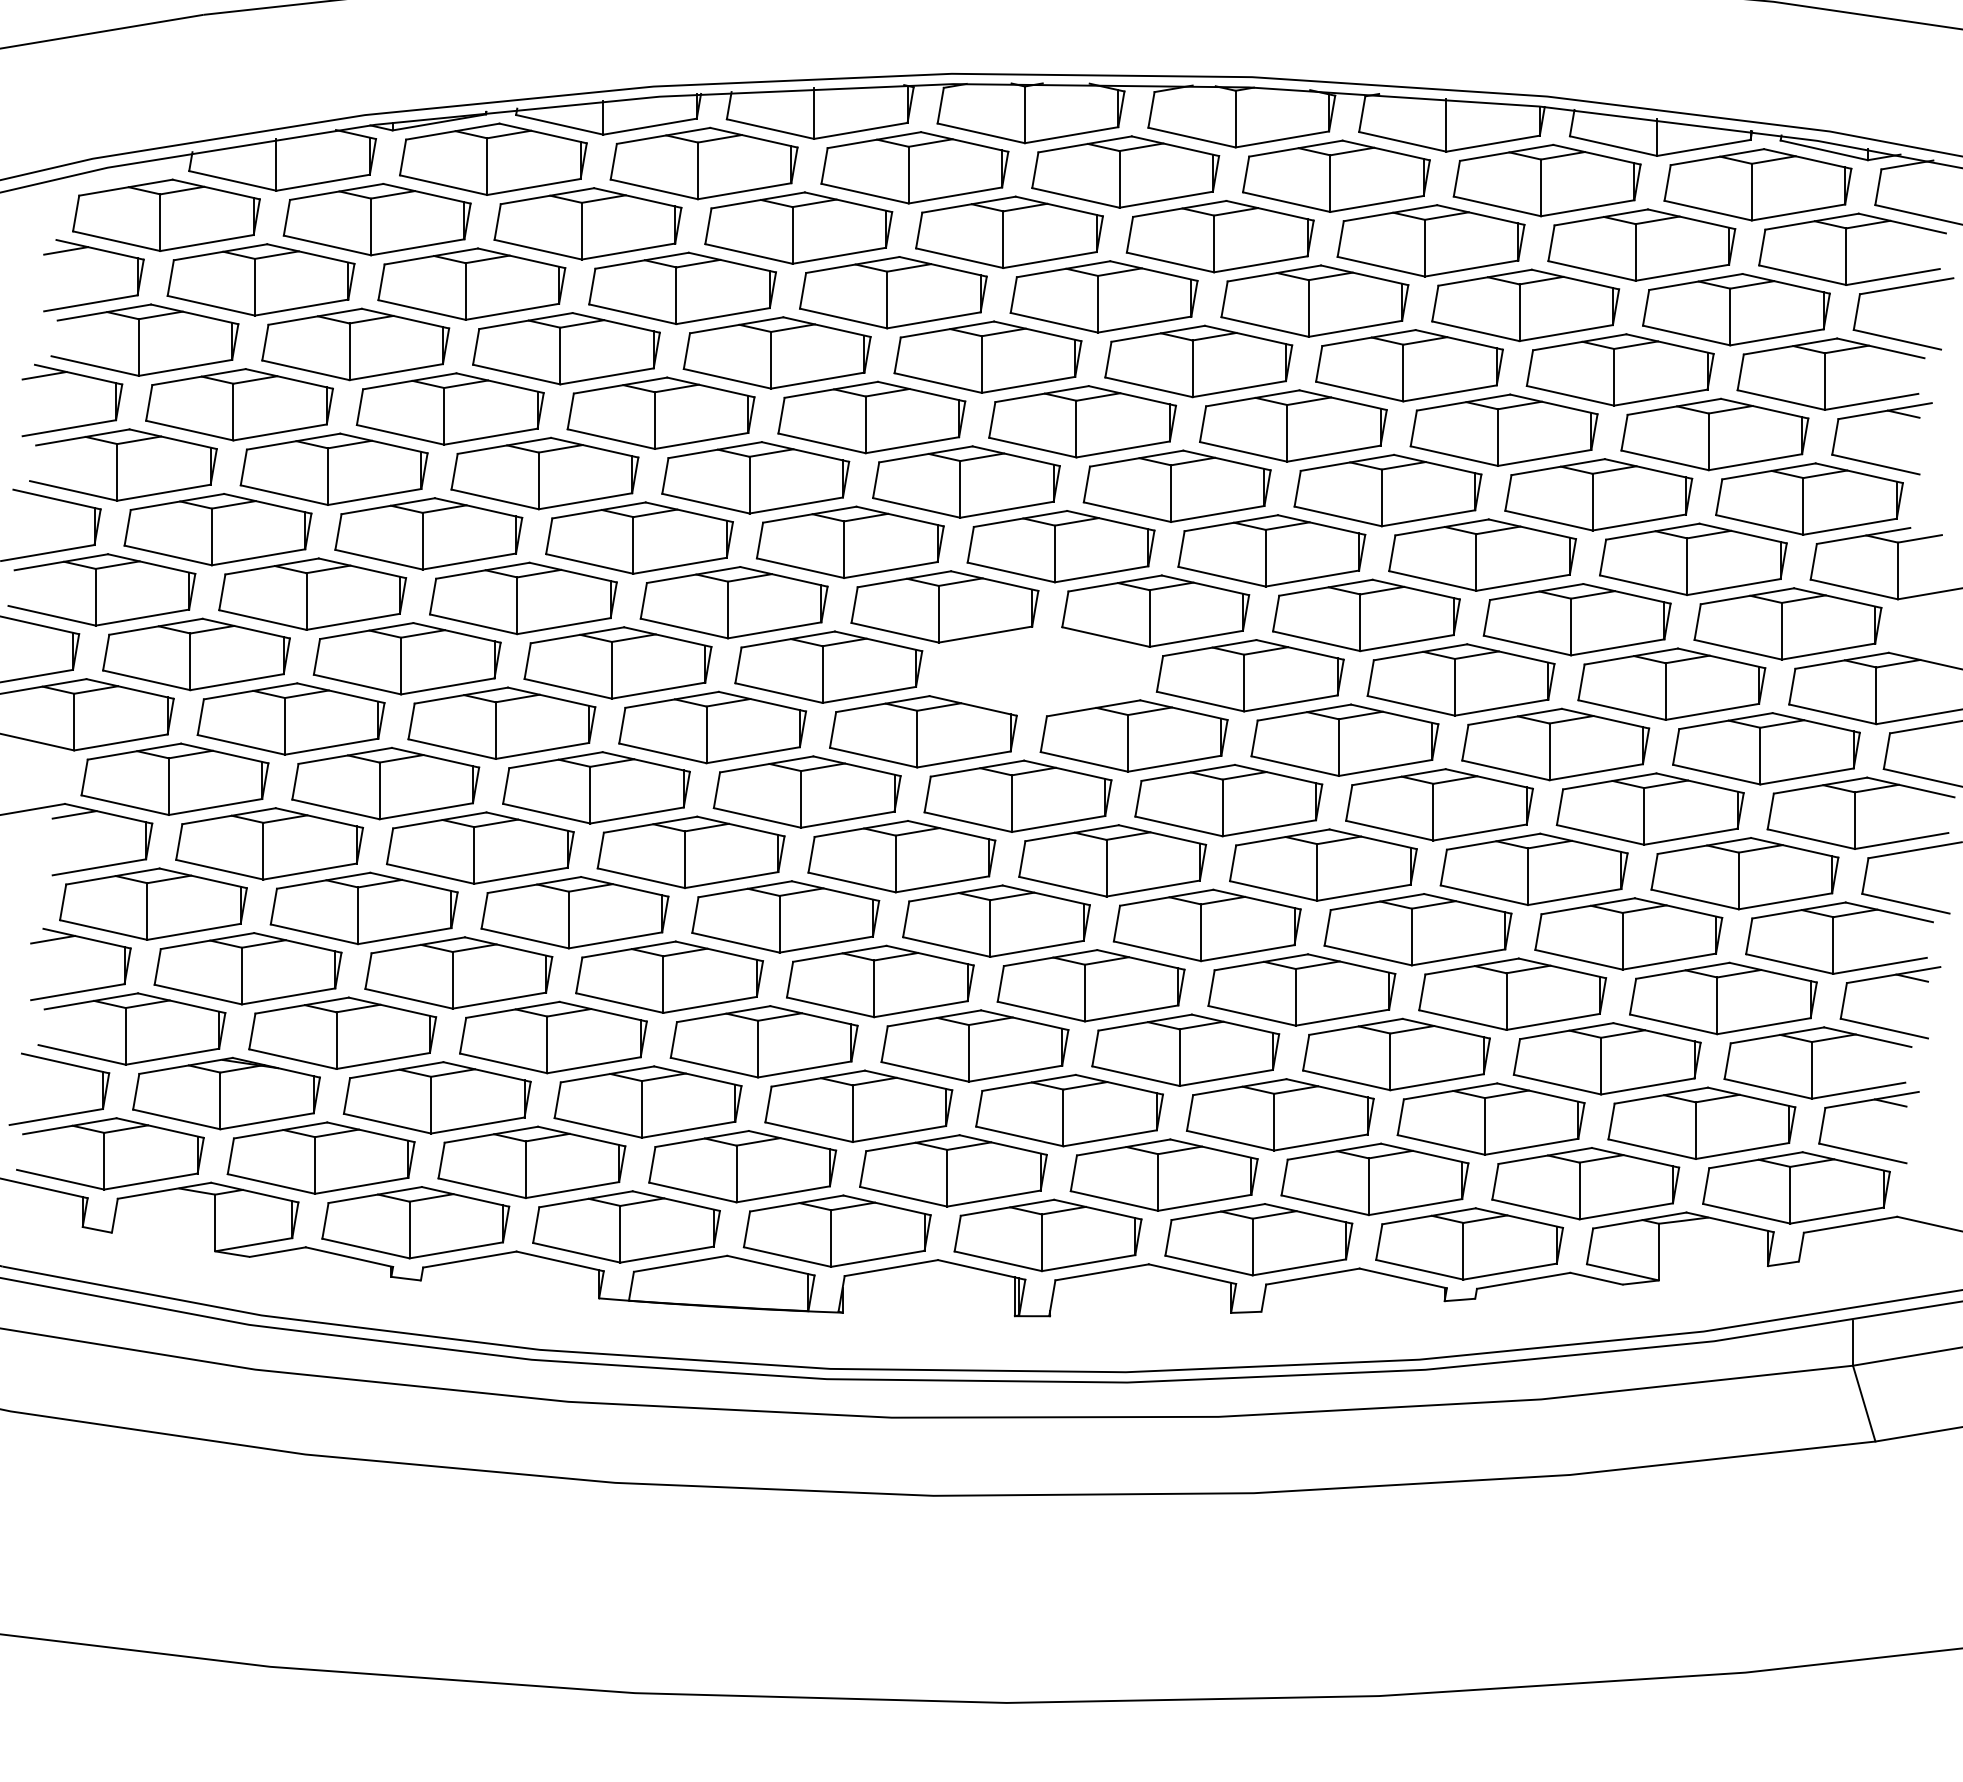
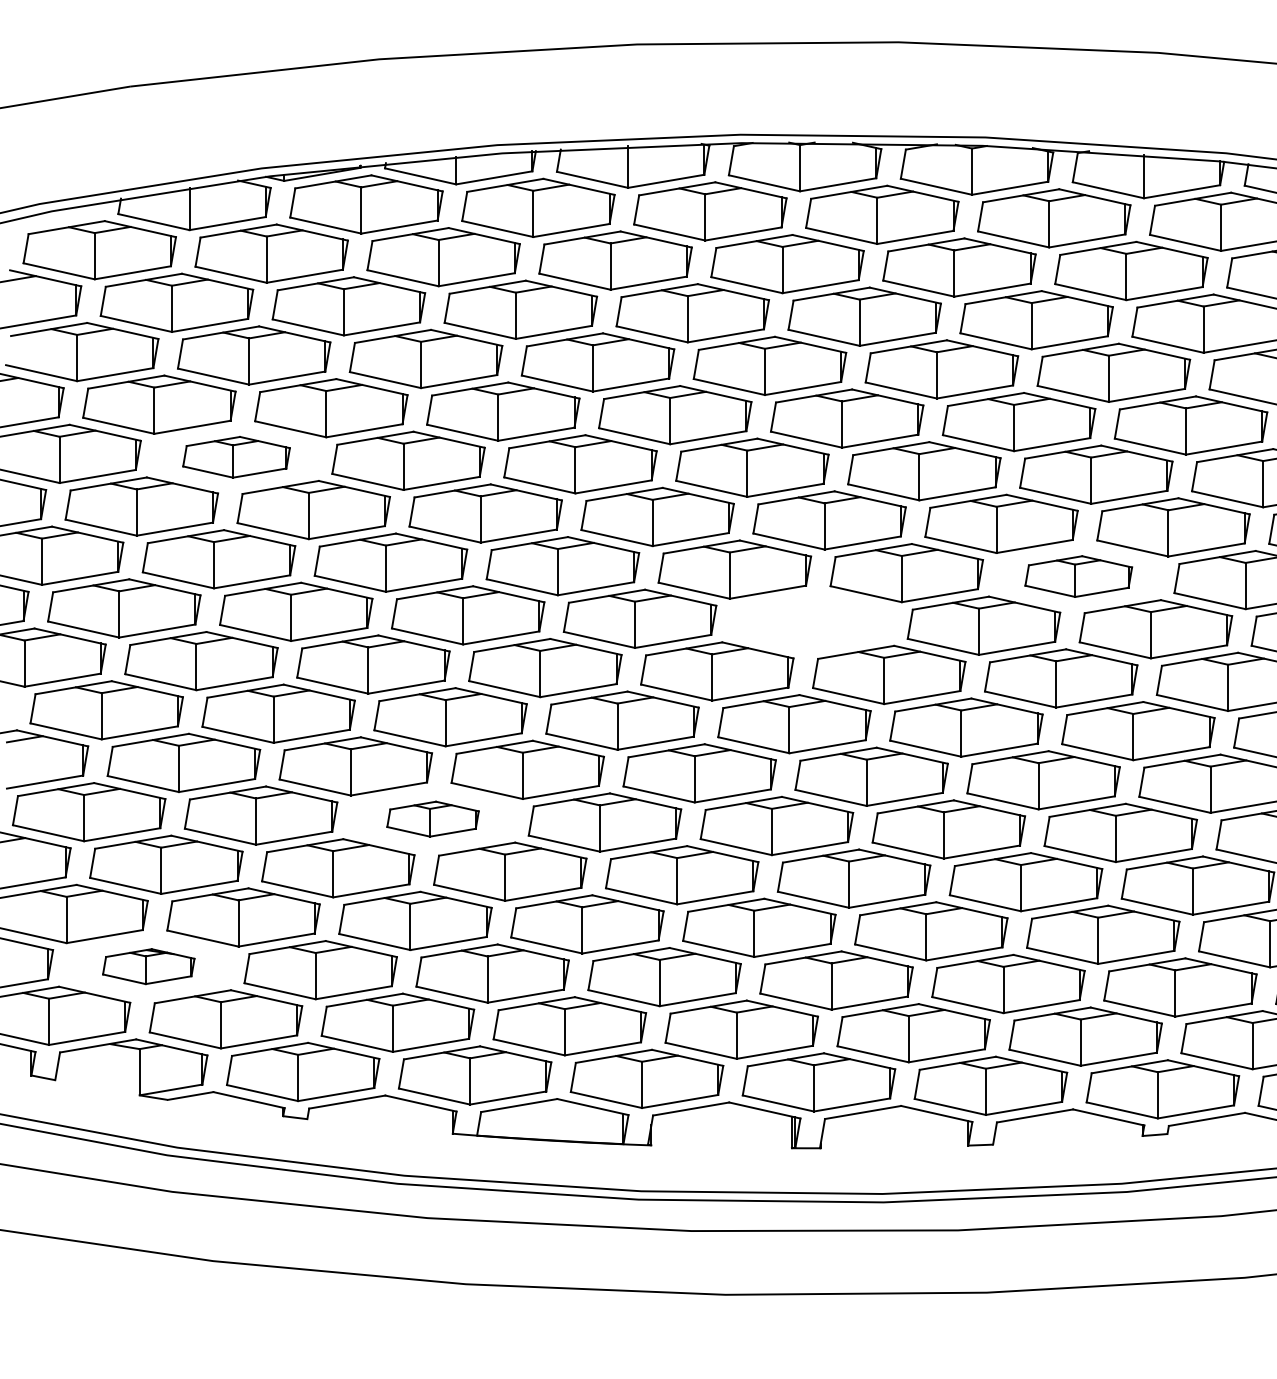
part: (333, 468) -> (236, 456), size x0.7
part: (1366, 615) -> (1078, 576), size x0.7
part: (574, 912) -> (432, 818), size x0.6
part: (226, 1093) -> (148, 966), size x0.6

